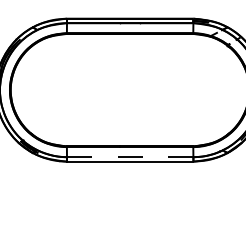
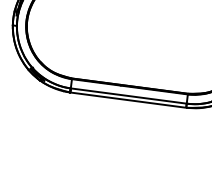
line: (130, 157) -> (129, 96), dashed -> solid

